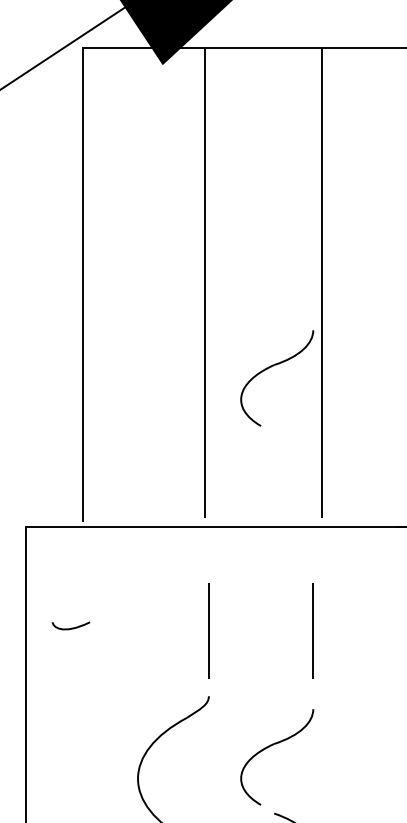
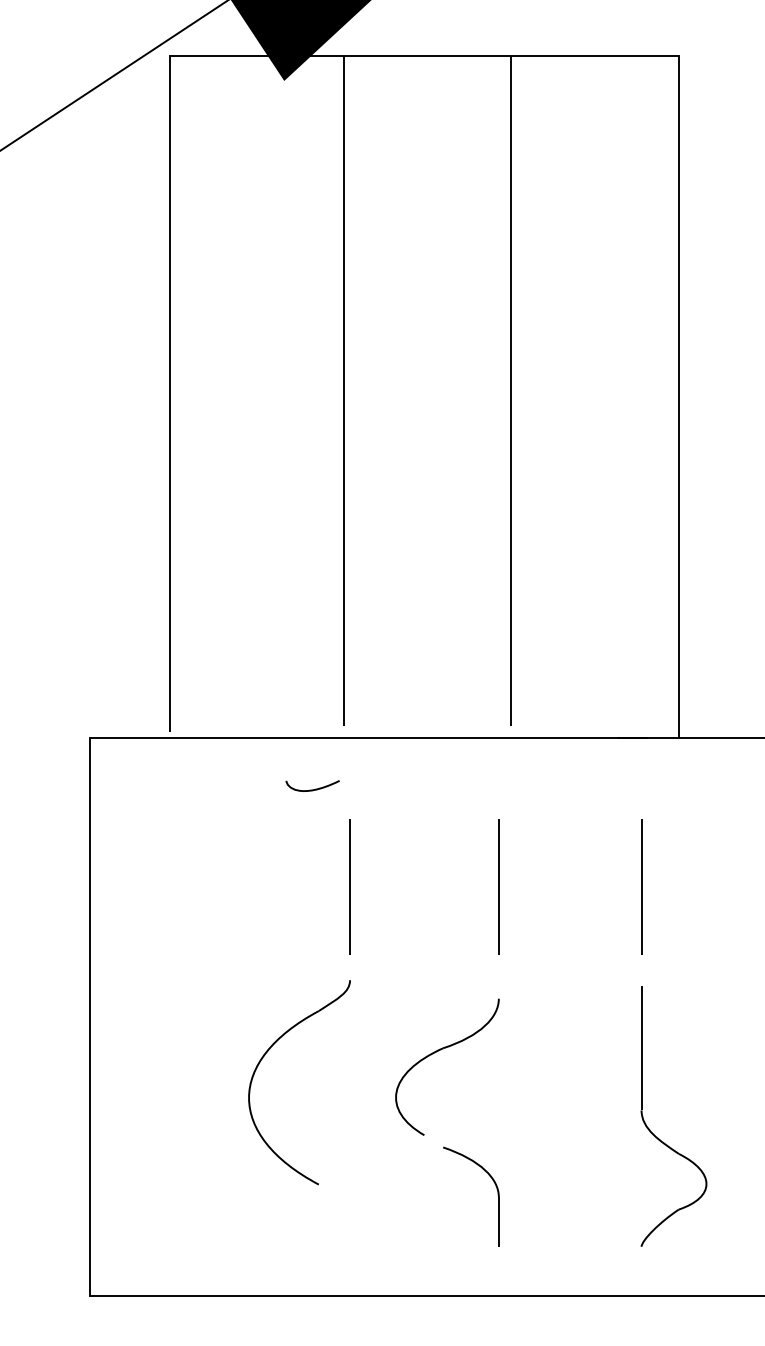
part: (273, 366) -> (441, 510), removed
curve: (70, 628) -> (312, 789), moved

